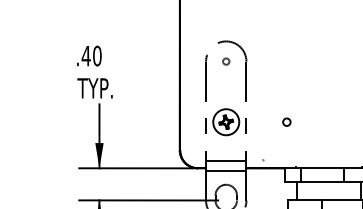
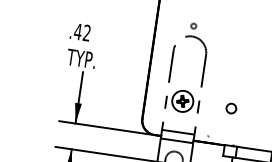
text: (97, 55) -> (87, 32), .40 -> .42
circle: (226, 61) -> (193, 26), moved
circle: (286, 121) -> (231, 107), size x1.6

